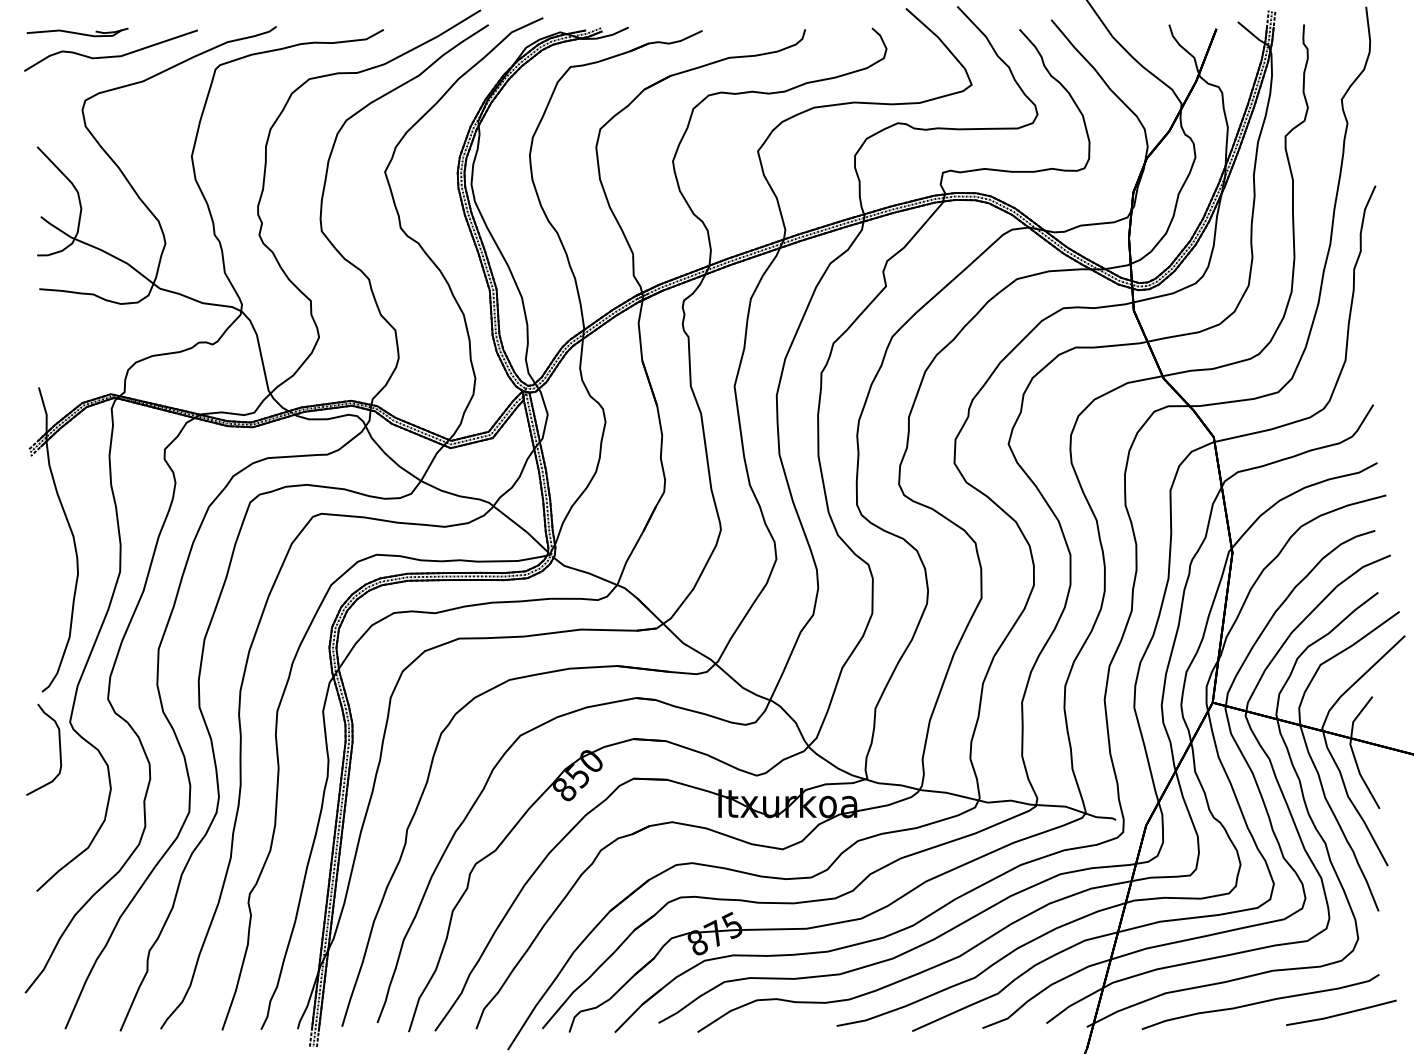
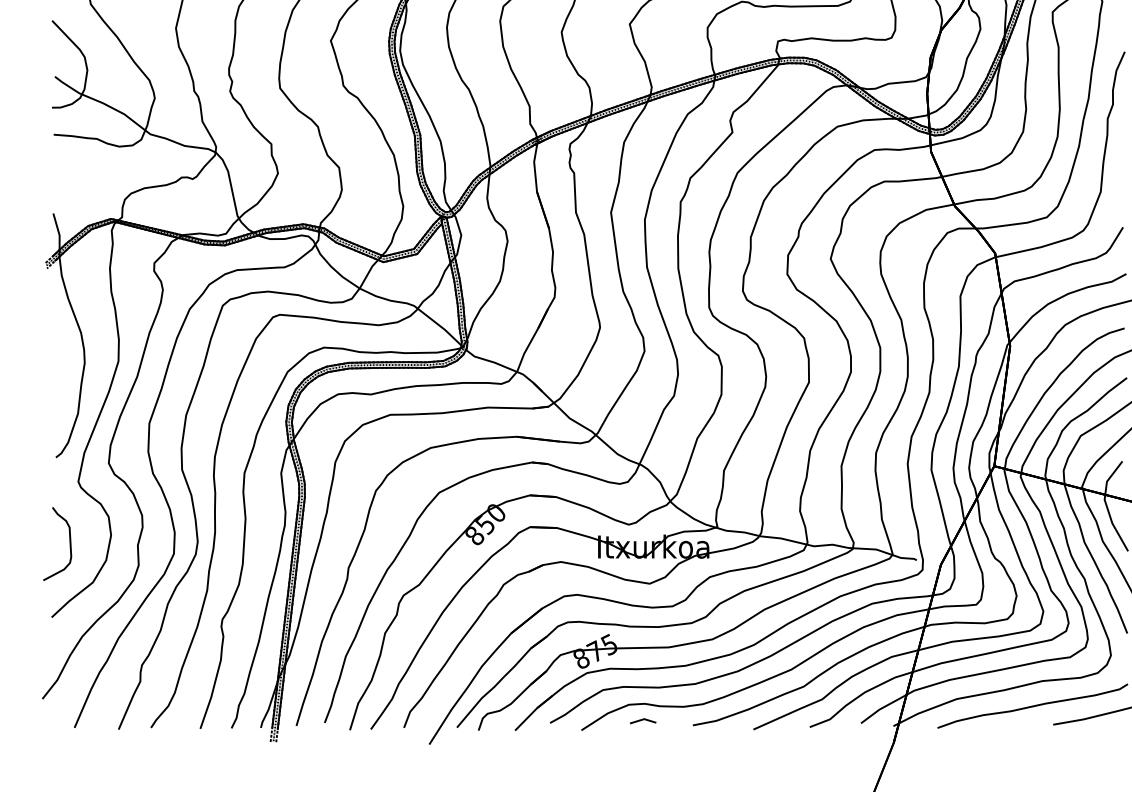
curve: (59, 749) -> (69, 543), moved
line: (774, 1019) -> (643, 720), added

